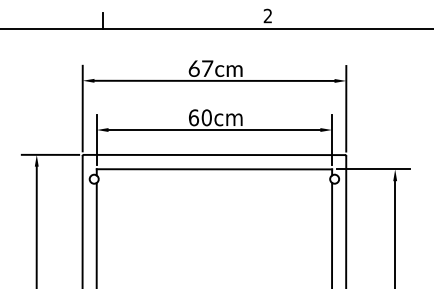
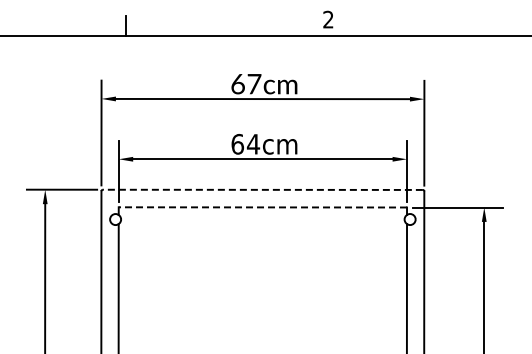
text: (206, 117) -> (253, 144), 60cm -> 64cm
line: (214, 154) -> (262, 189), solid -> dashed
line: (214, 169) -> (262, 207), solid -> dashed

